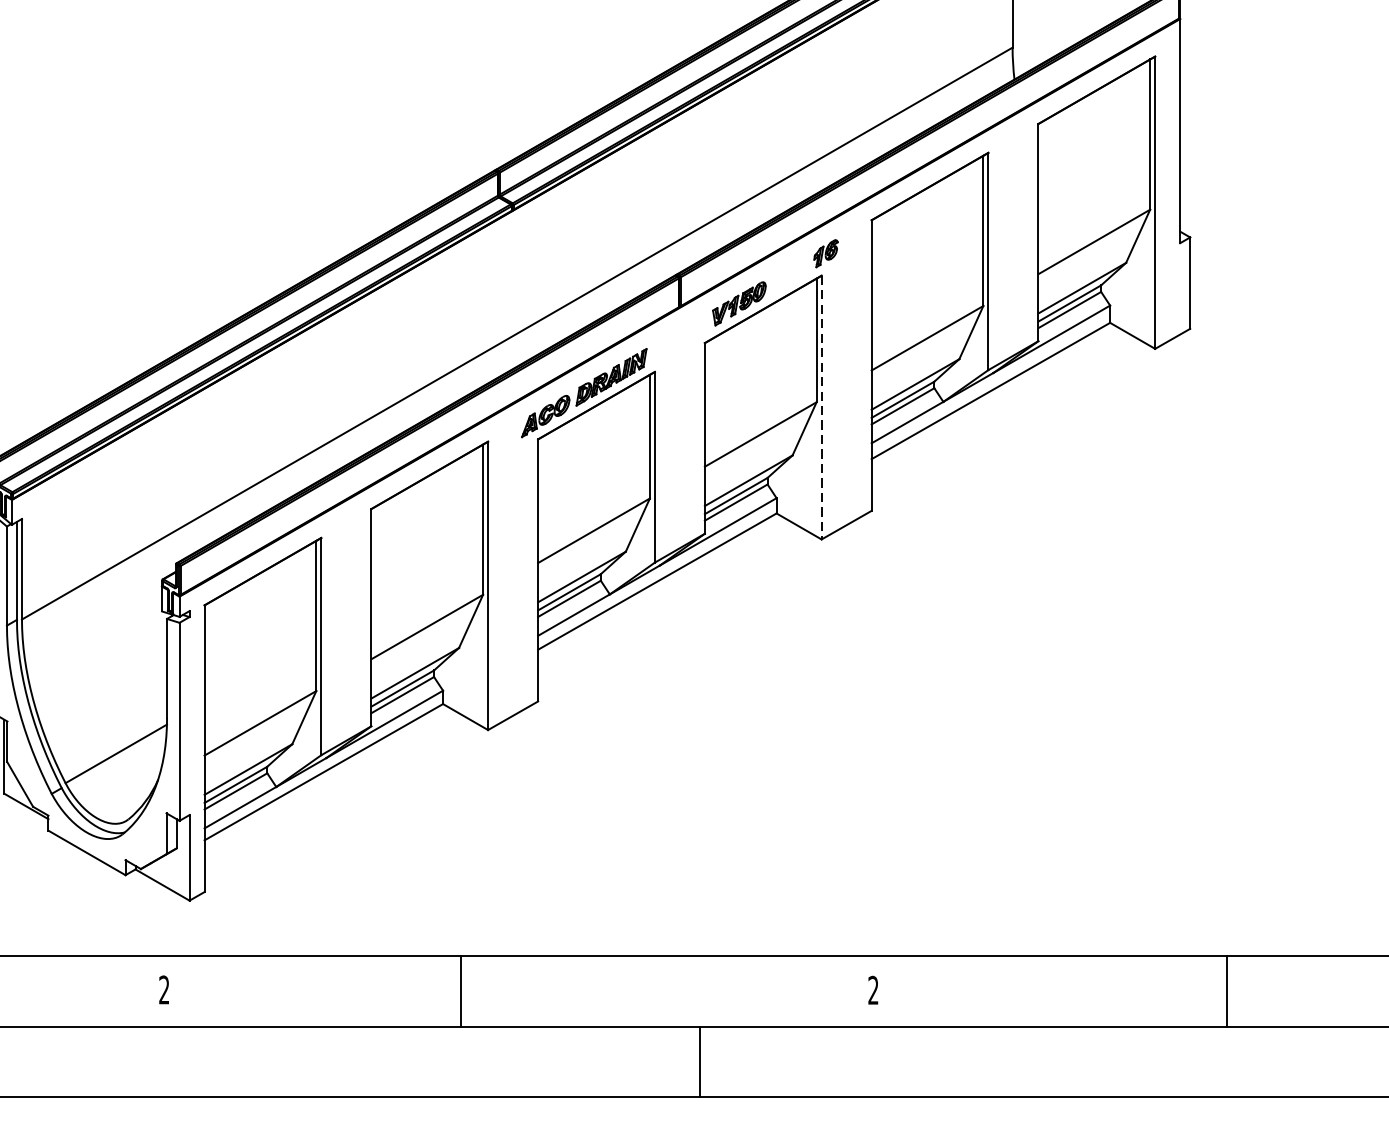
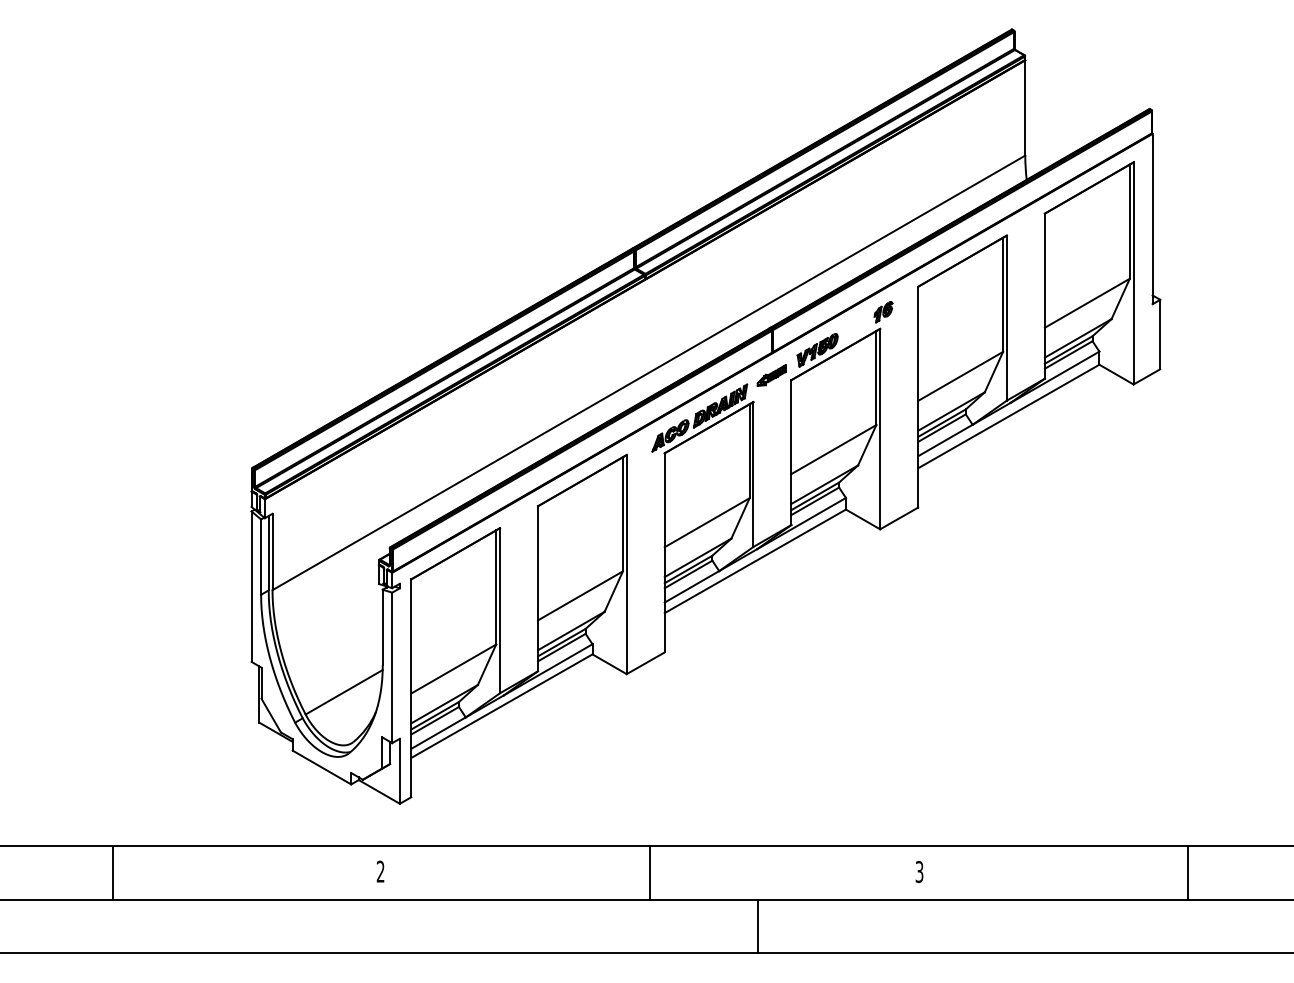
part: (678, 337) -> (771, 375), added
line: (822, 408) -> (880, 429), dashed -> solid
line: (461, 991) -> (650, 872), moved
text: (873, 991) -> (919, 872), 2 -> 3
line: (699, 1062) -> (757, 926), moved

